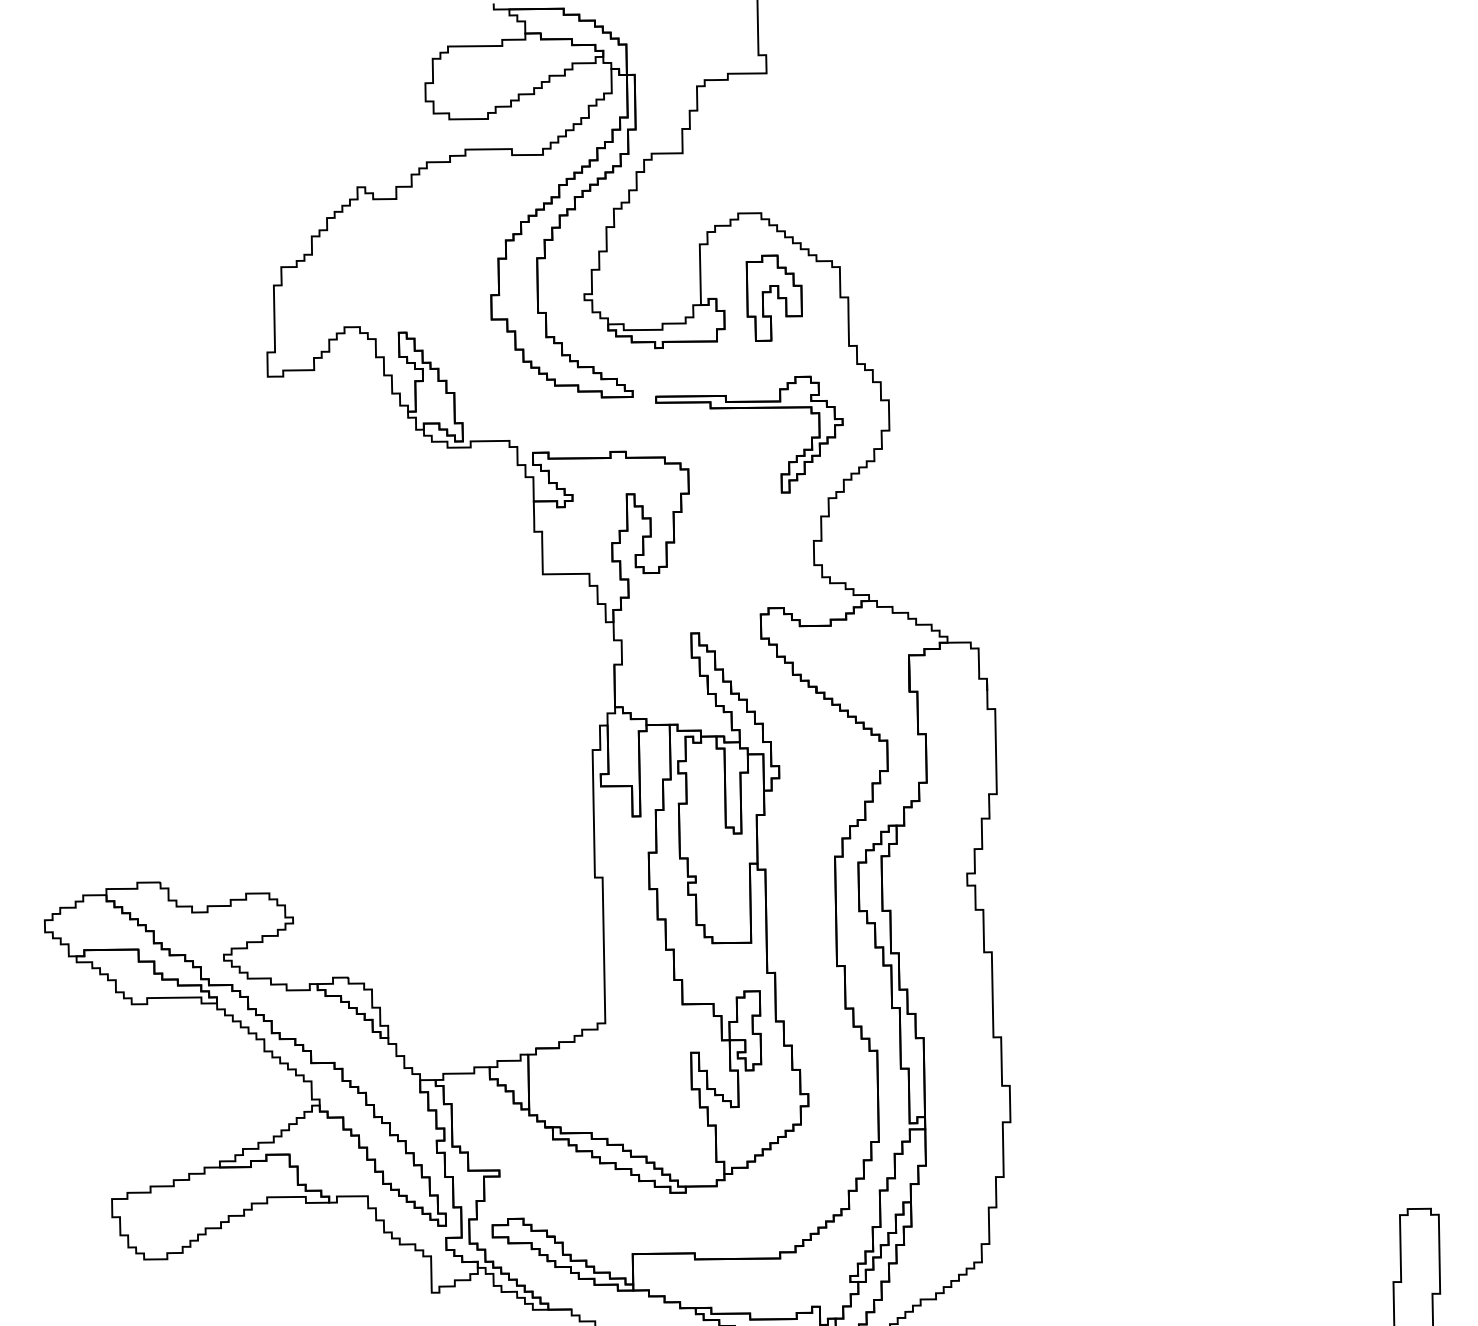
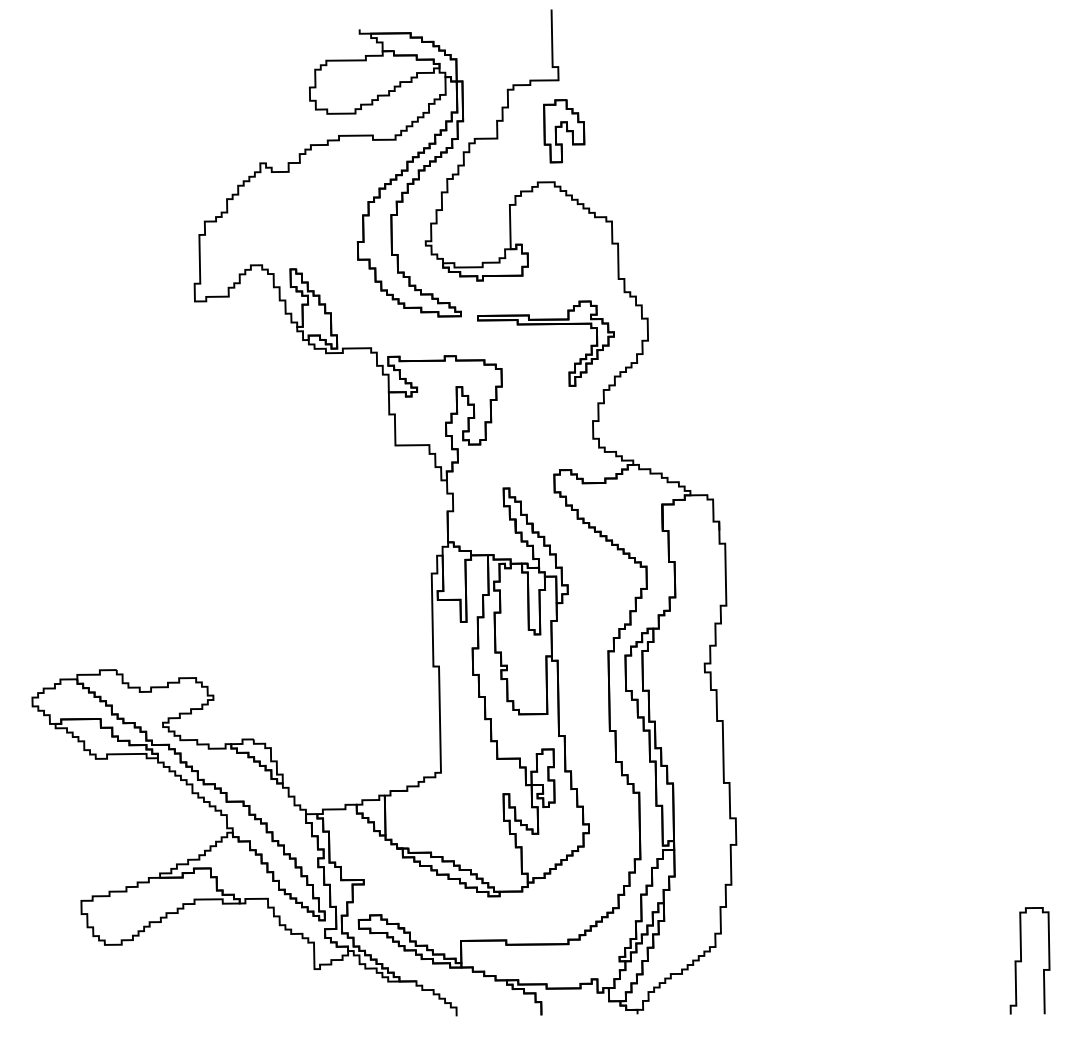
part: (774, 298) -> (564, 131), moved

